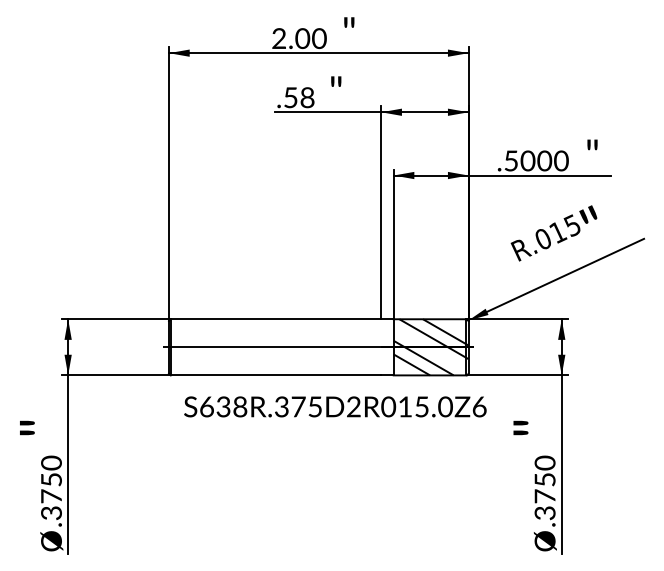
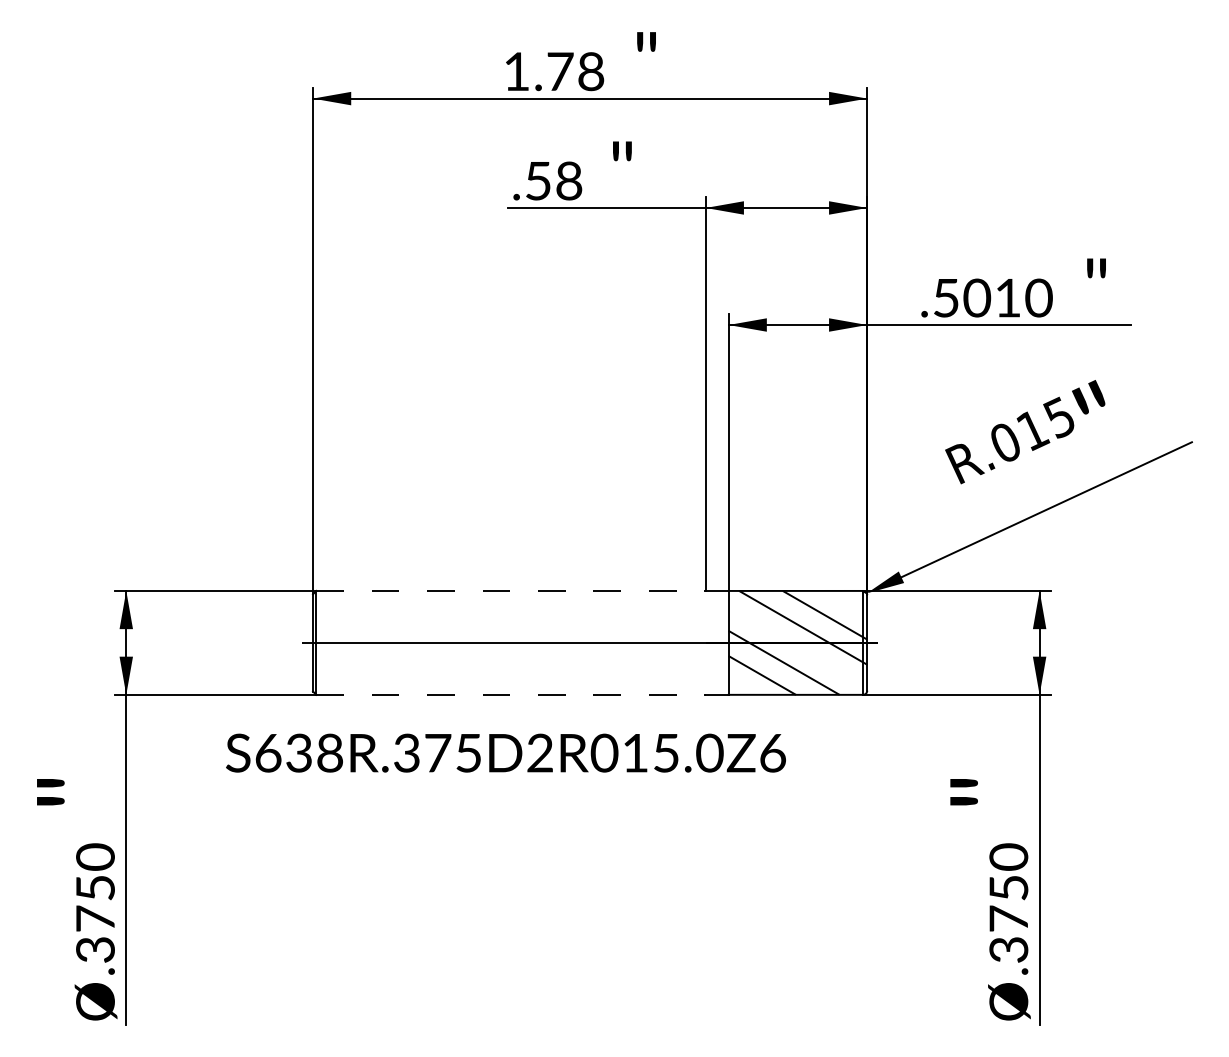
text: (299, 38) -> (554, 71), 2.00 -> 1.78
text: (544, 160) -> (1007, 297), .5000 -> .5010
line: (276, 319) -> (511, 591), solid -> dashed
line: (276, 375) -> (511, 695), solid -> dashed
text: (335, 406) -> (506, 752), moved

